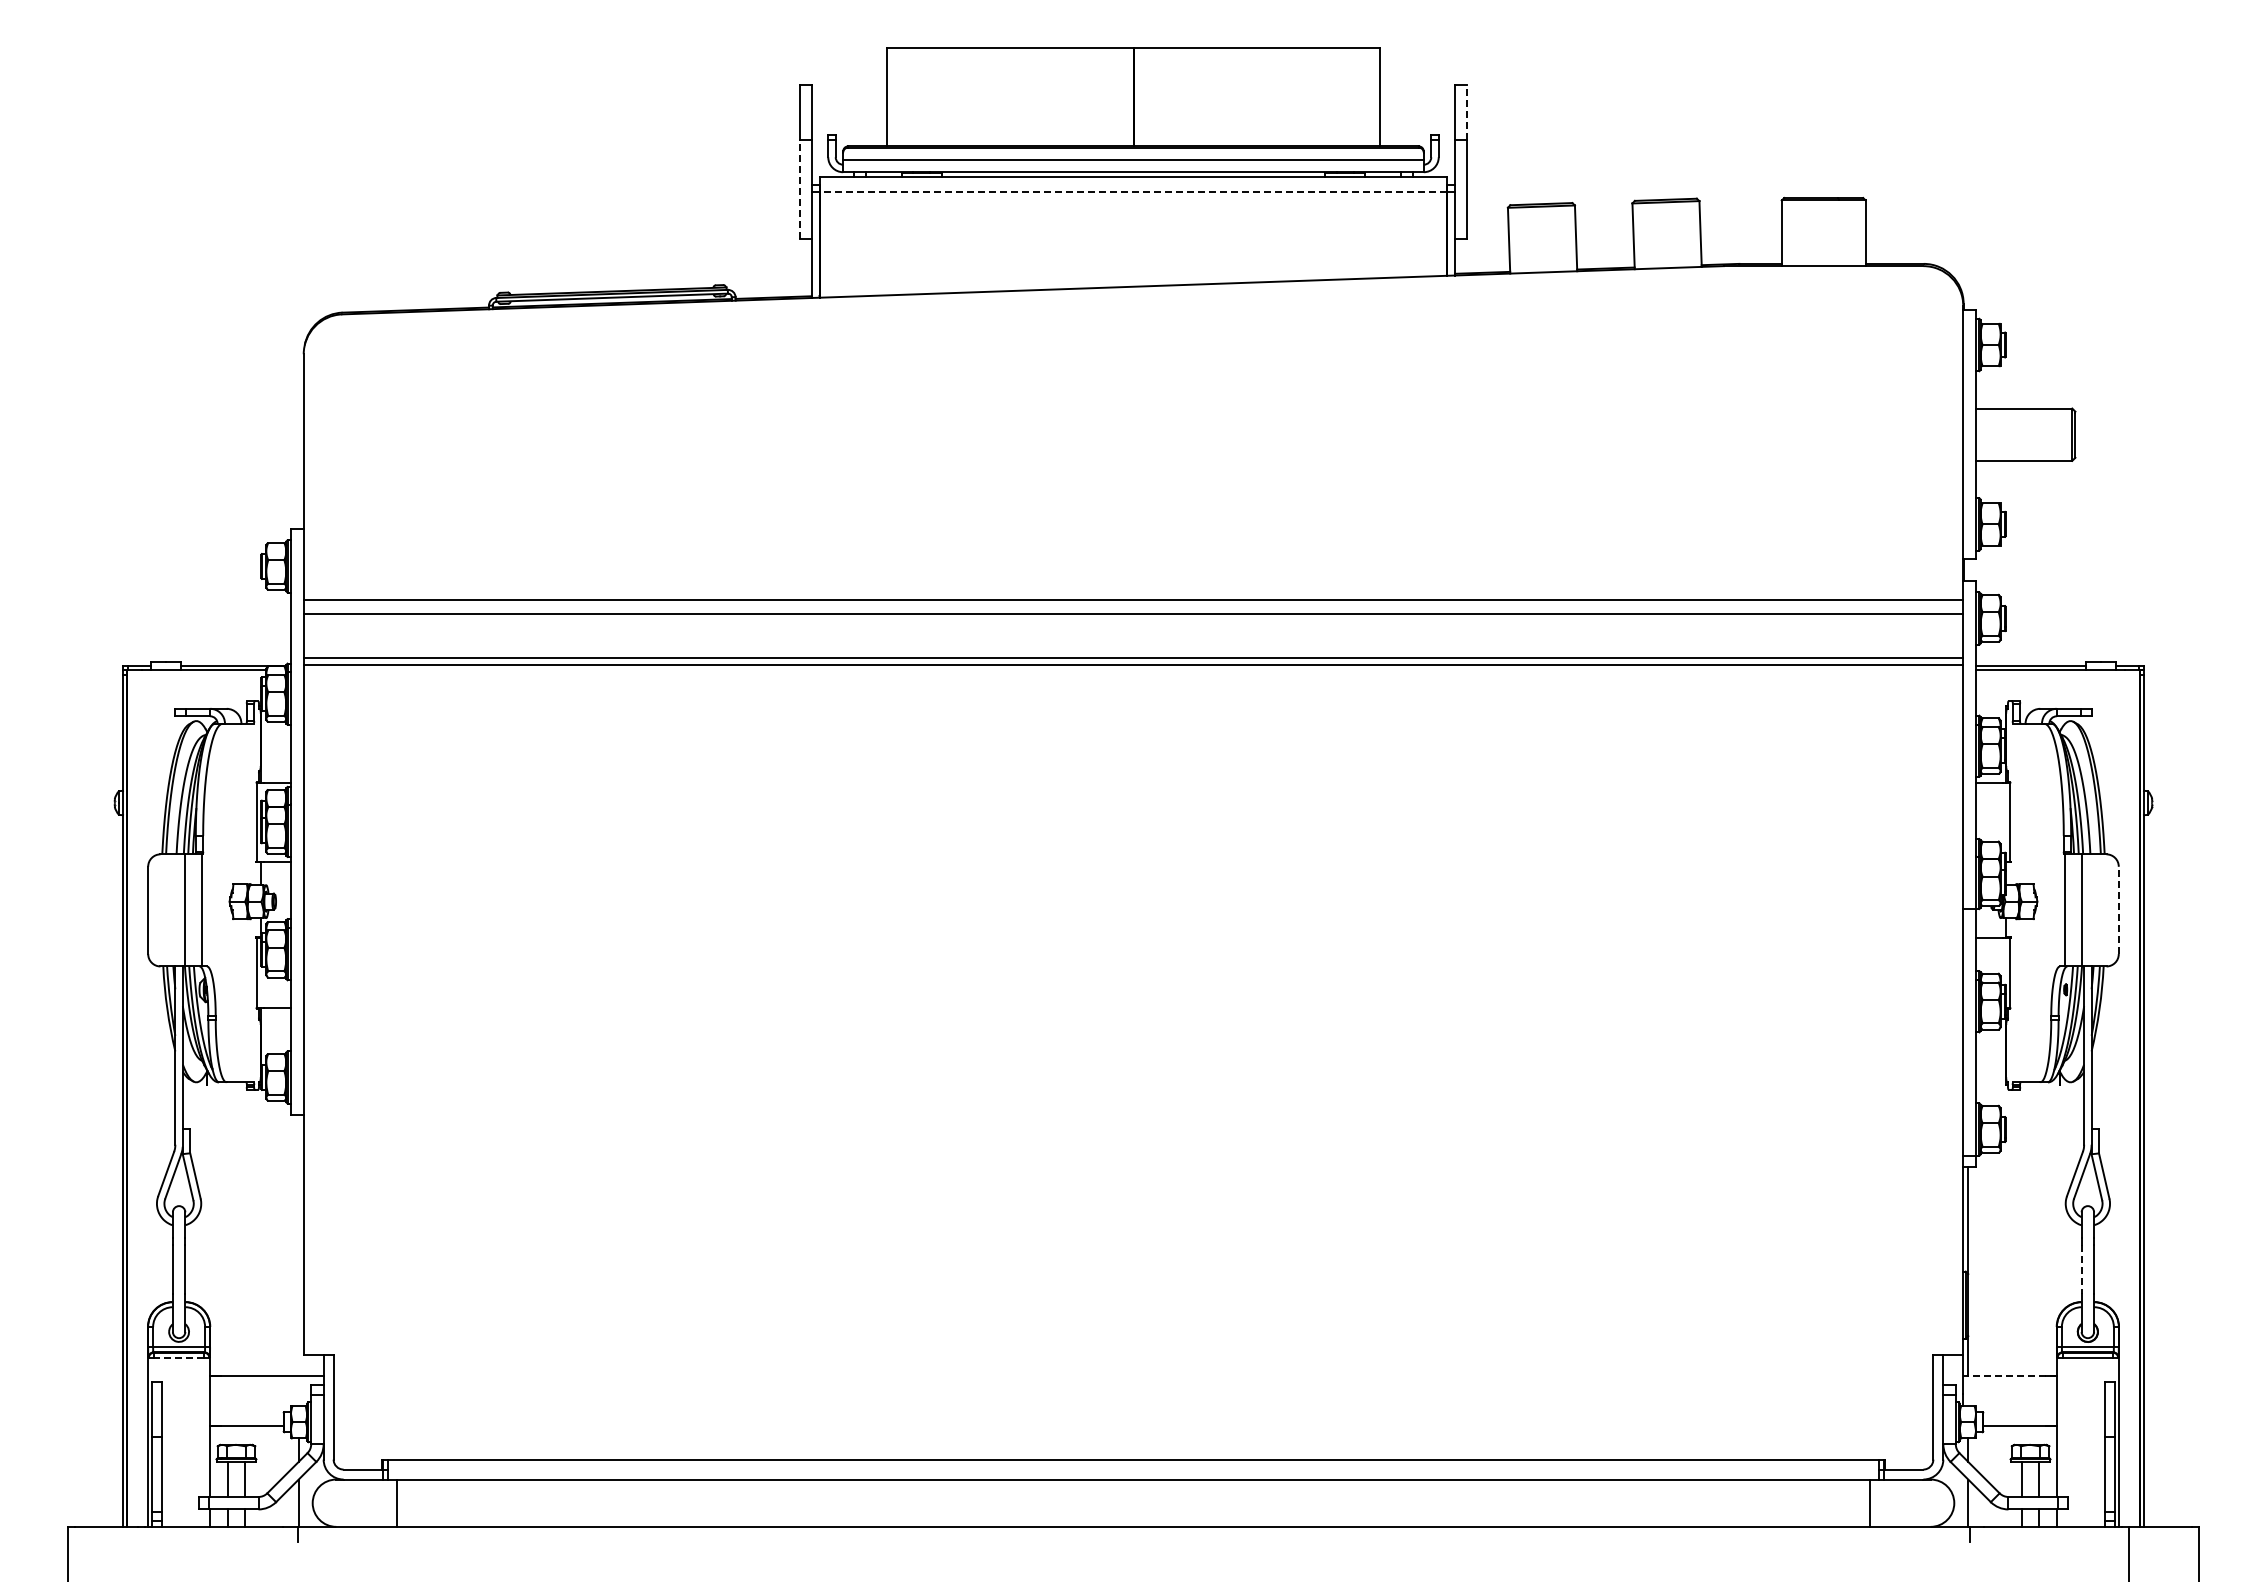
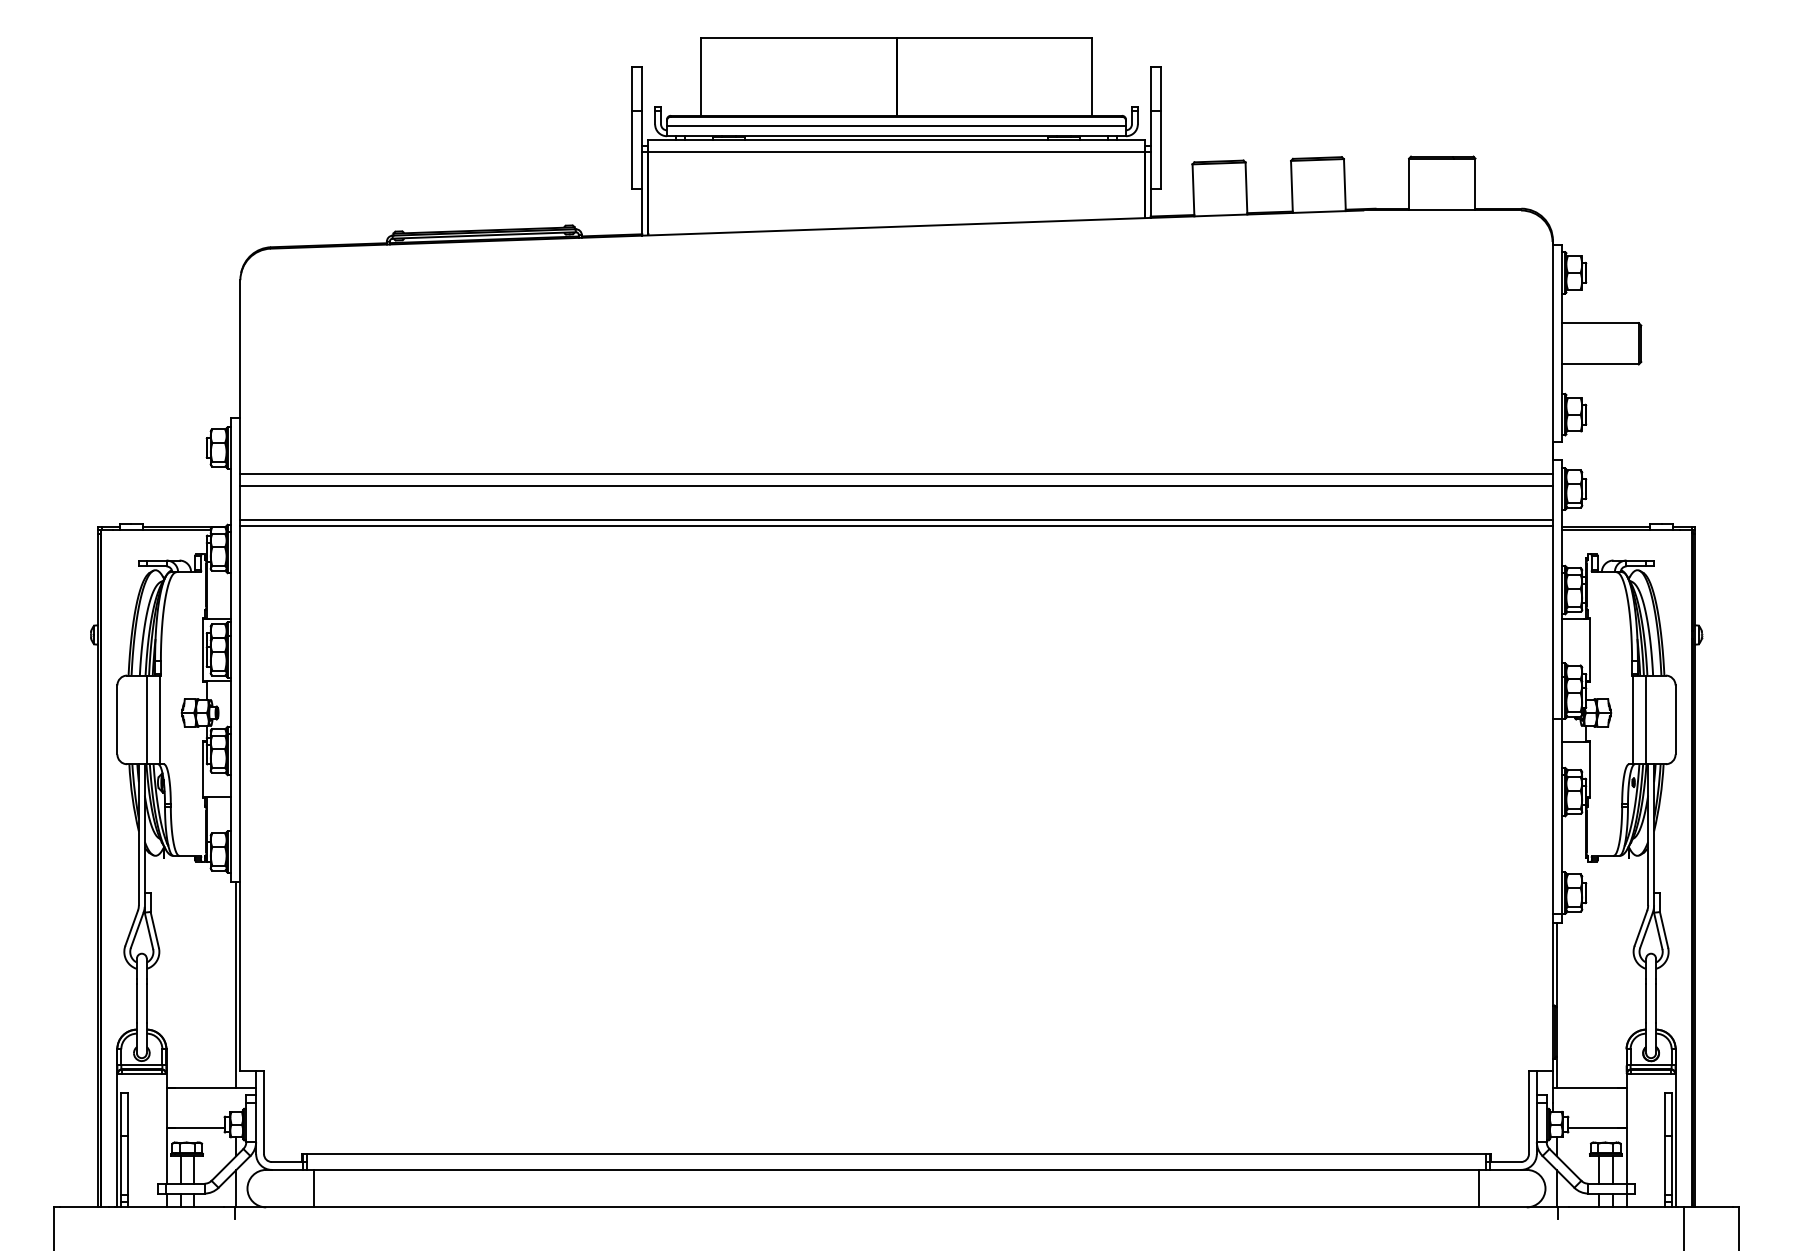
line: (1467, 111) -> (1160, 88), dashed -> solid
line: (799, 189) -> (632, 149), dashed -> solid
line: (1133, 192) -> (896, 152), dashed -> solid
line: (2118, 910) -> (1675, 719), dashed -> solid
line: (298, 1245) -> (236, 984), added
line: (2081, 1269) -> (1646, 1003), dashed -> solid
line: (178, 1357) -> (141, 1073), dashed -> solid
line: (2010, 1376) -> (1589, 1088), dashed -> solid

